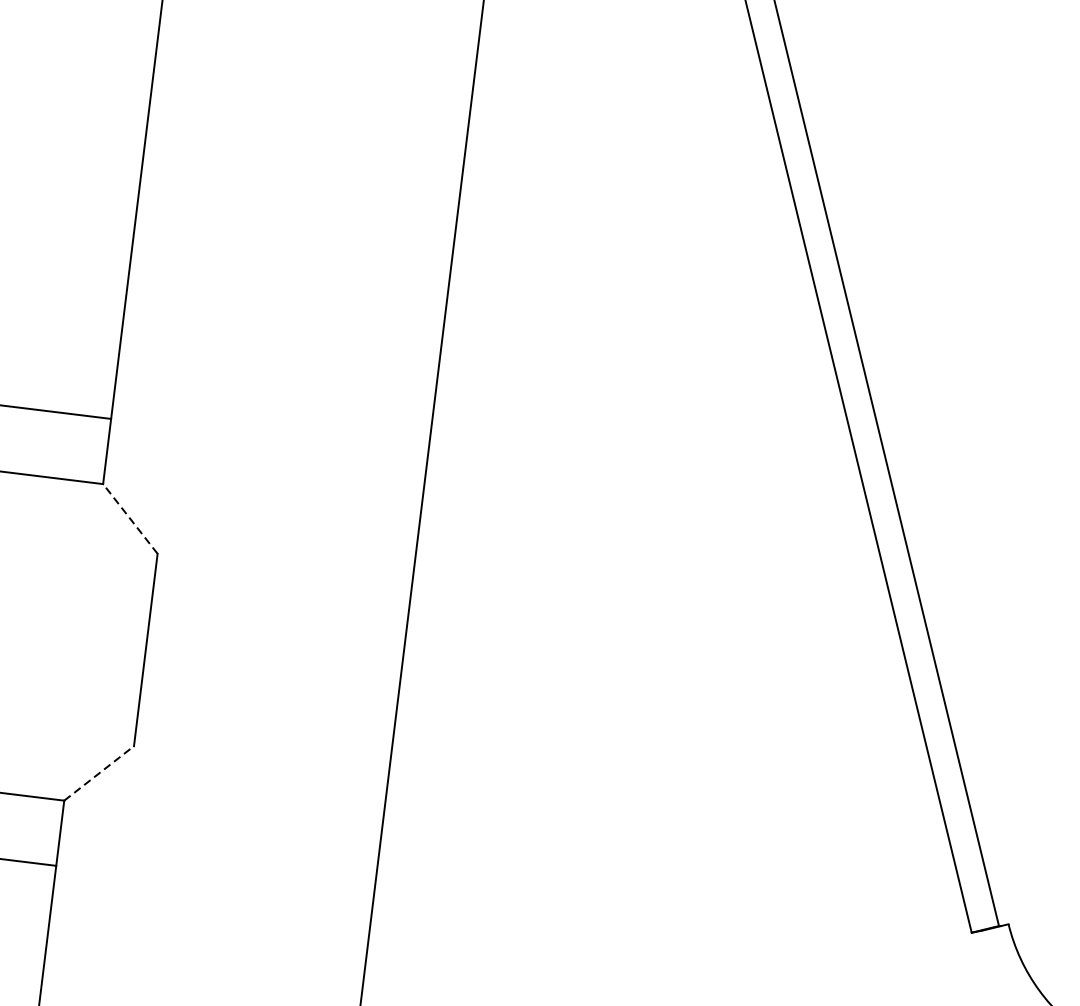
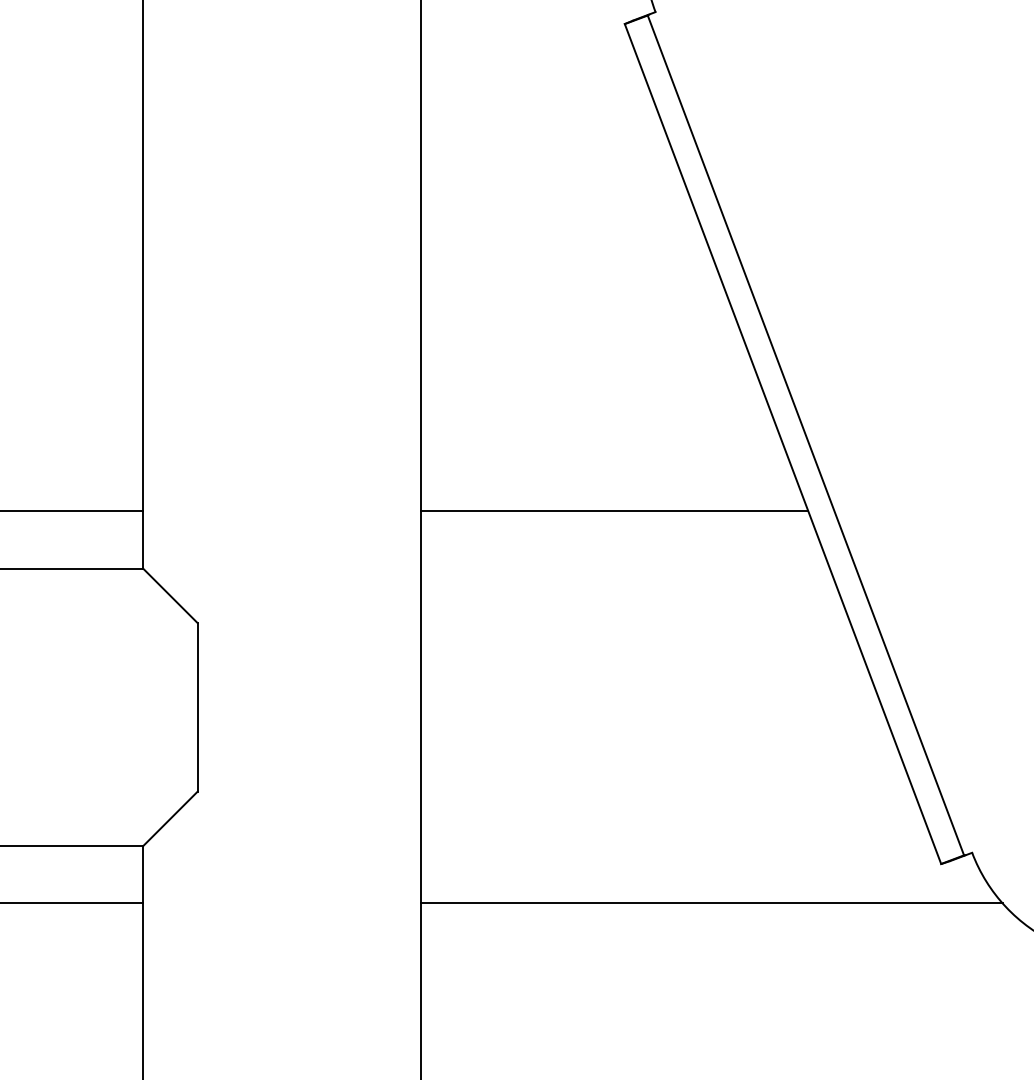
line: (648, 485) -> (614, 511), added
line: (130, 518) -> (170, 595), dashed -> solid
line: (99, 772) -> (170, 818), dashed -> solid
line: (704, 945) -> (711, 903), added

